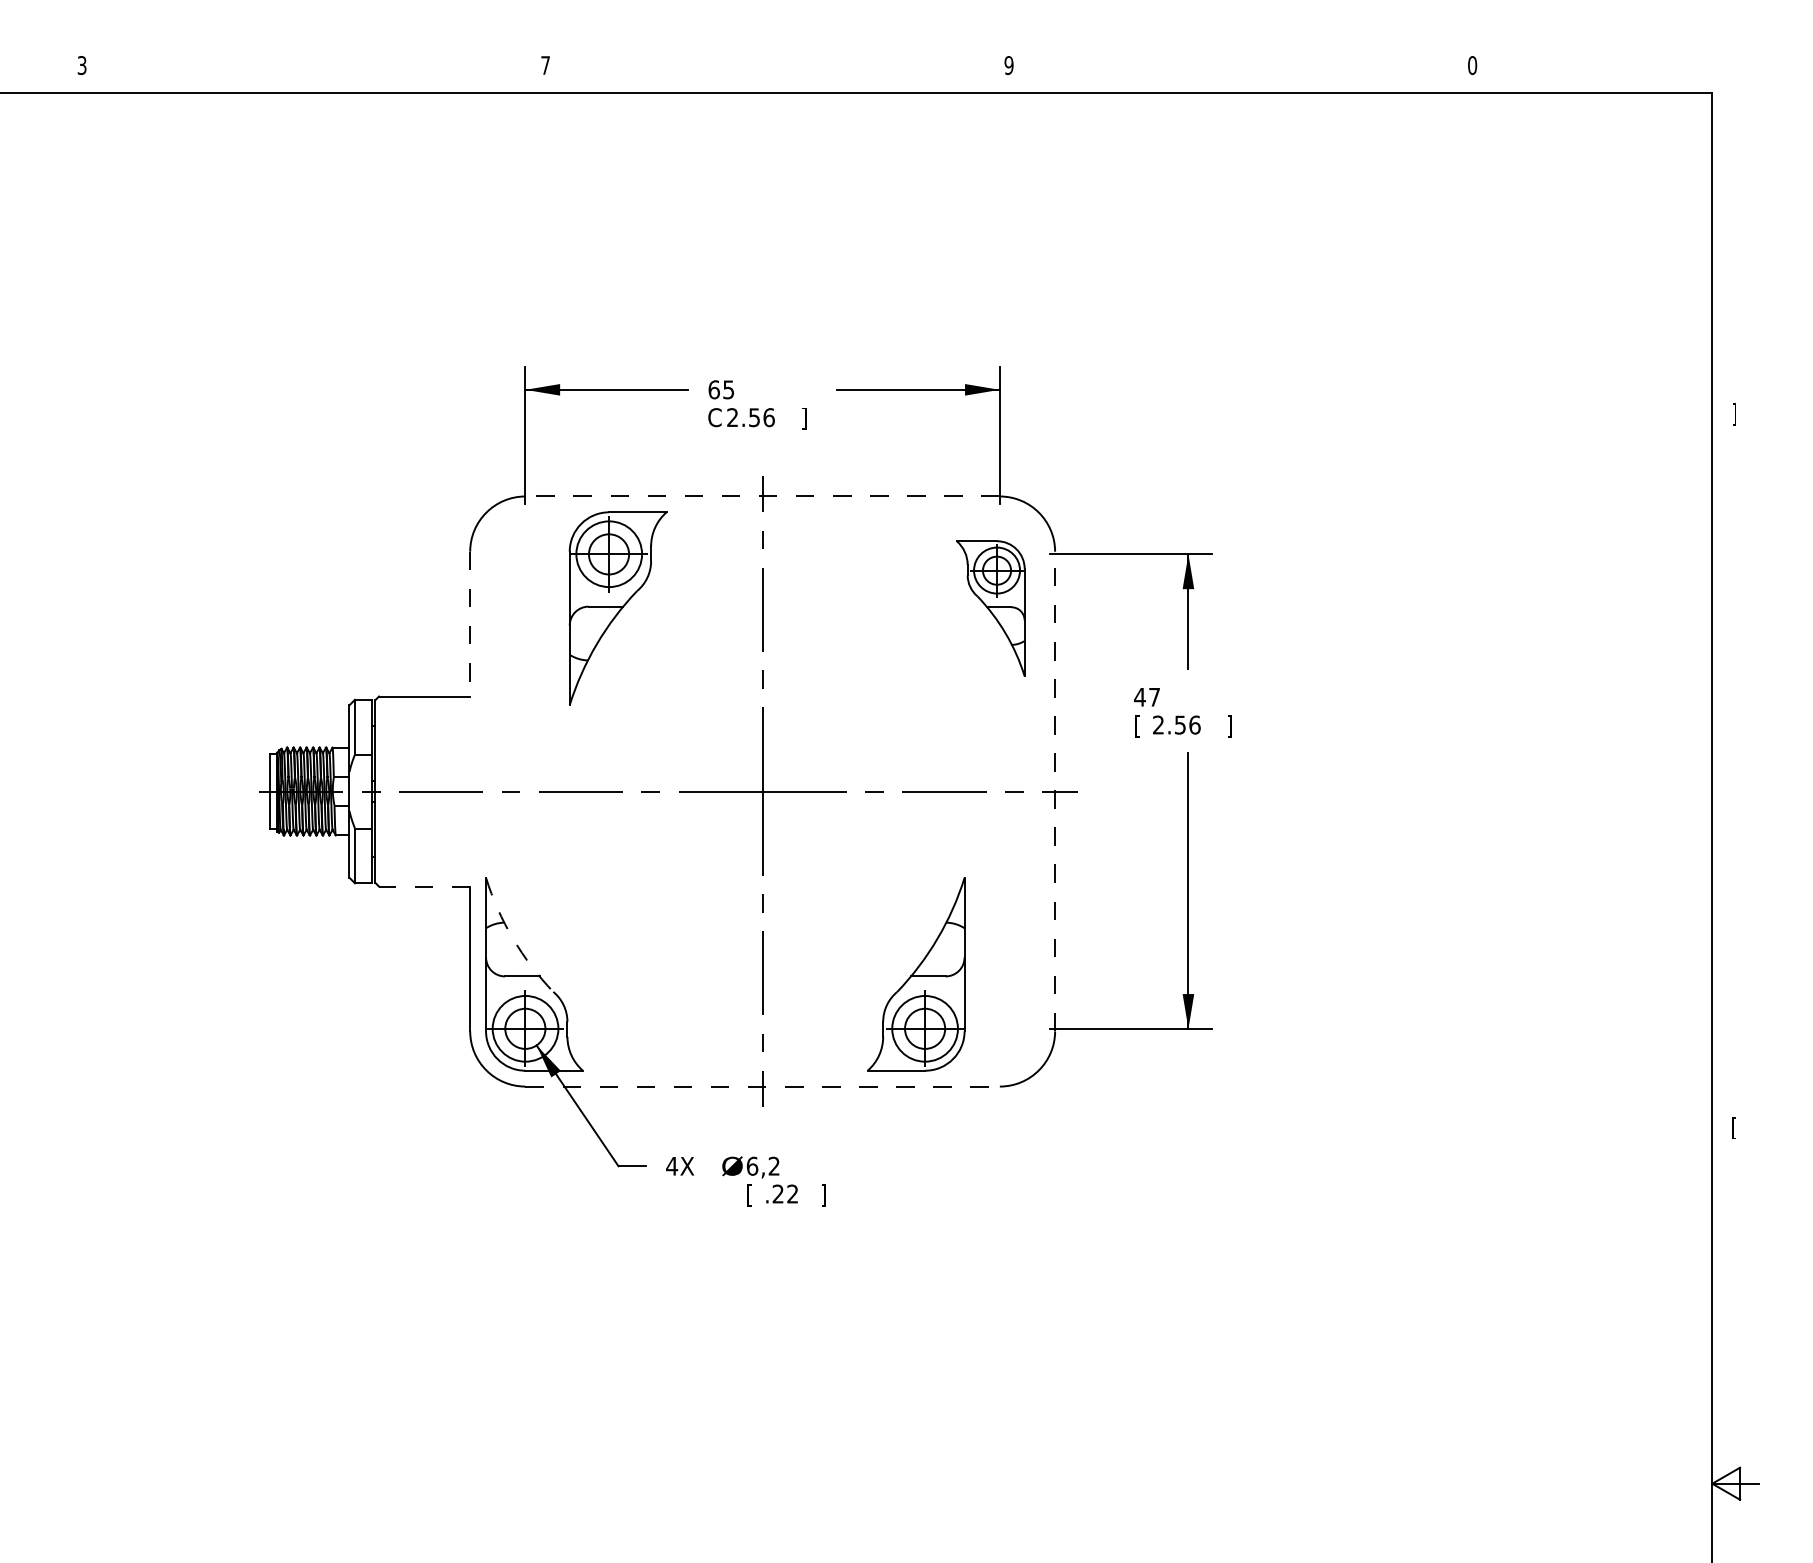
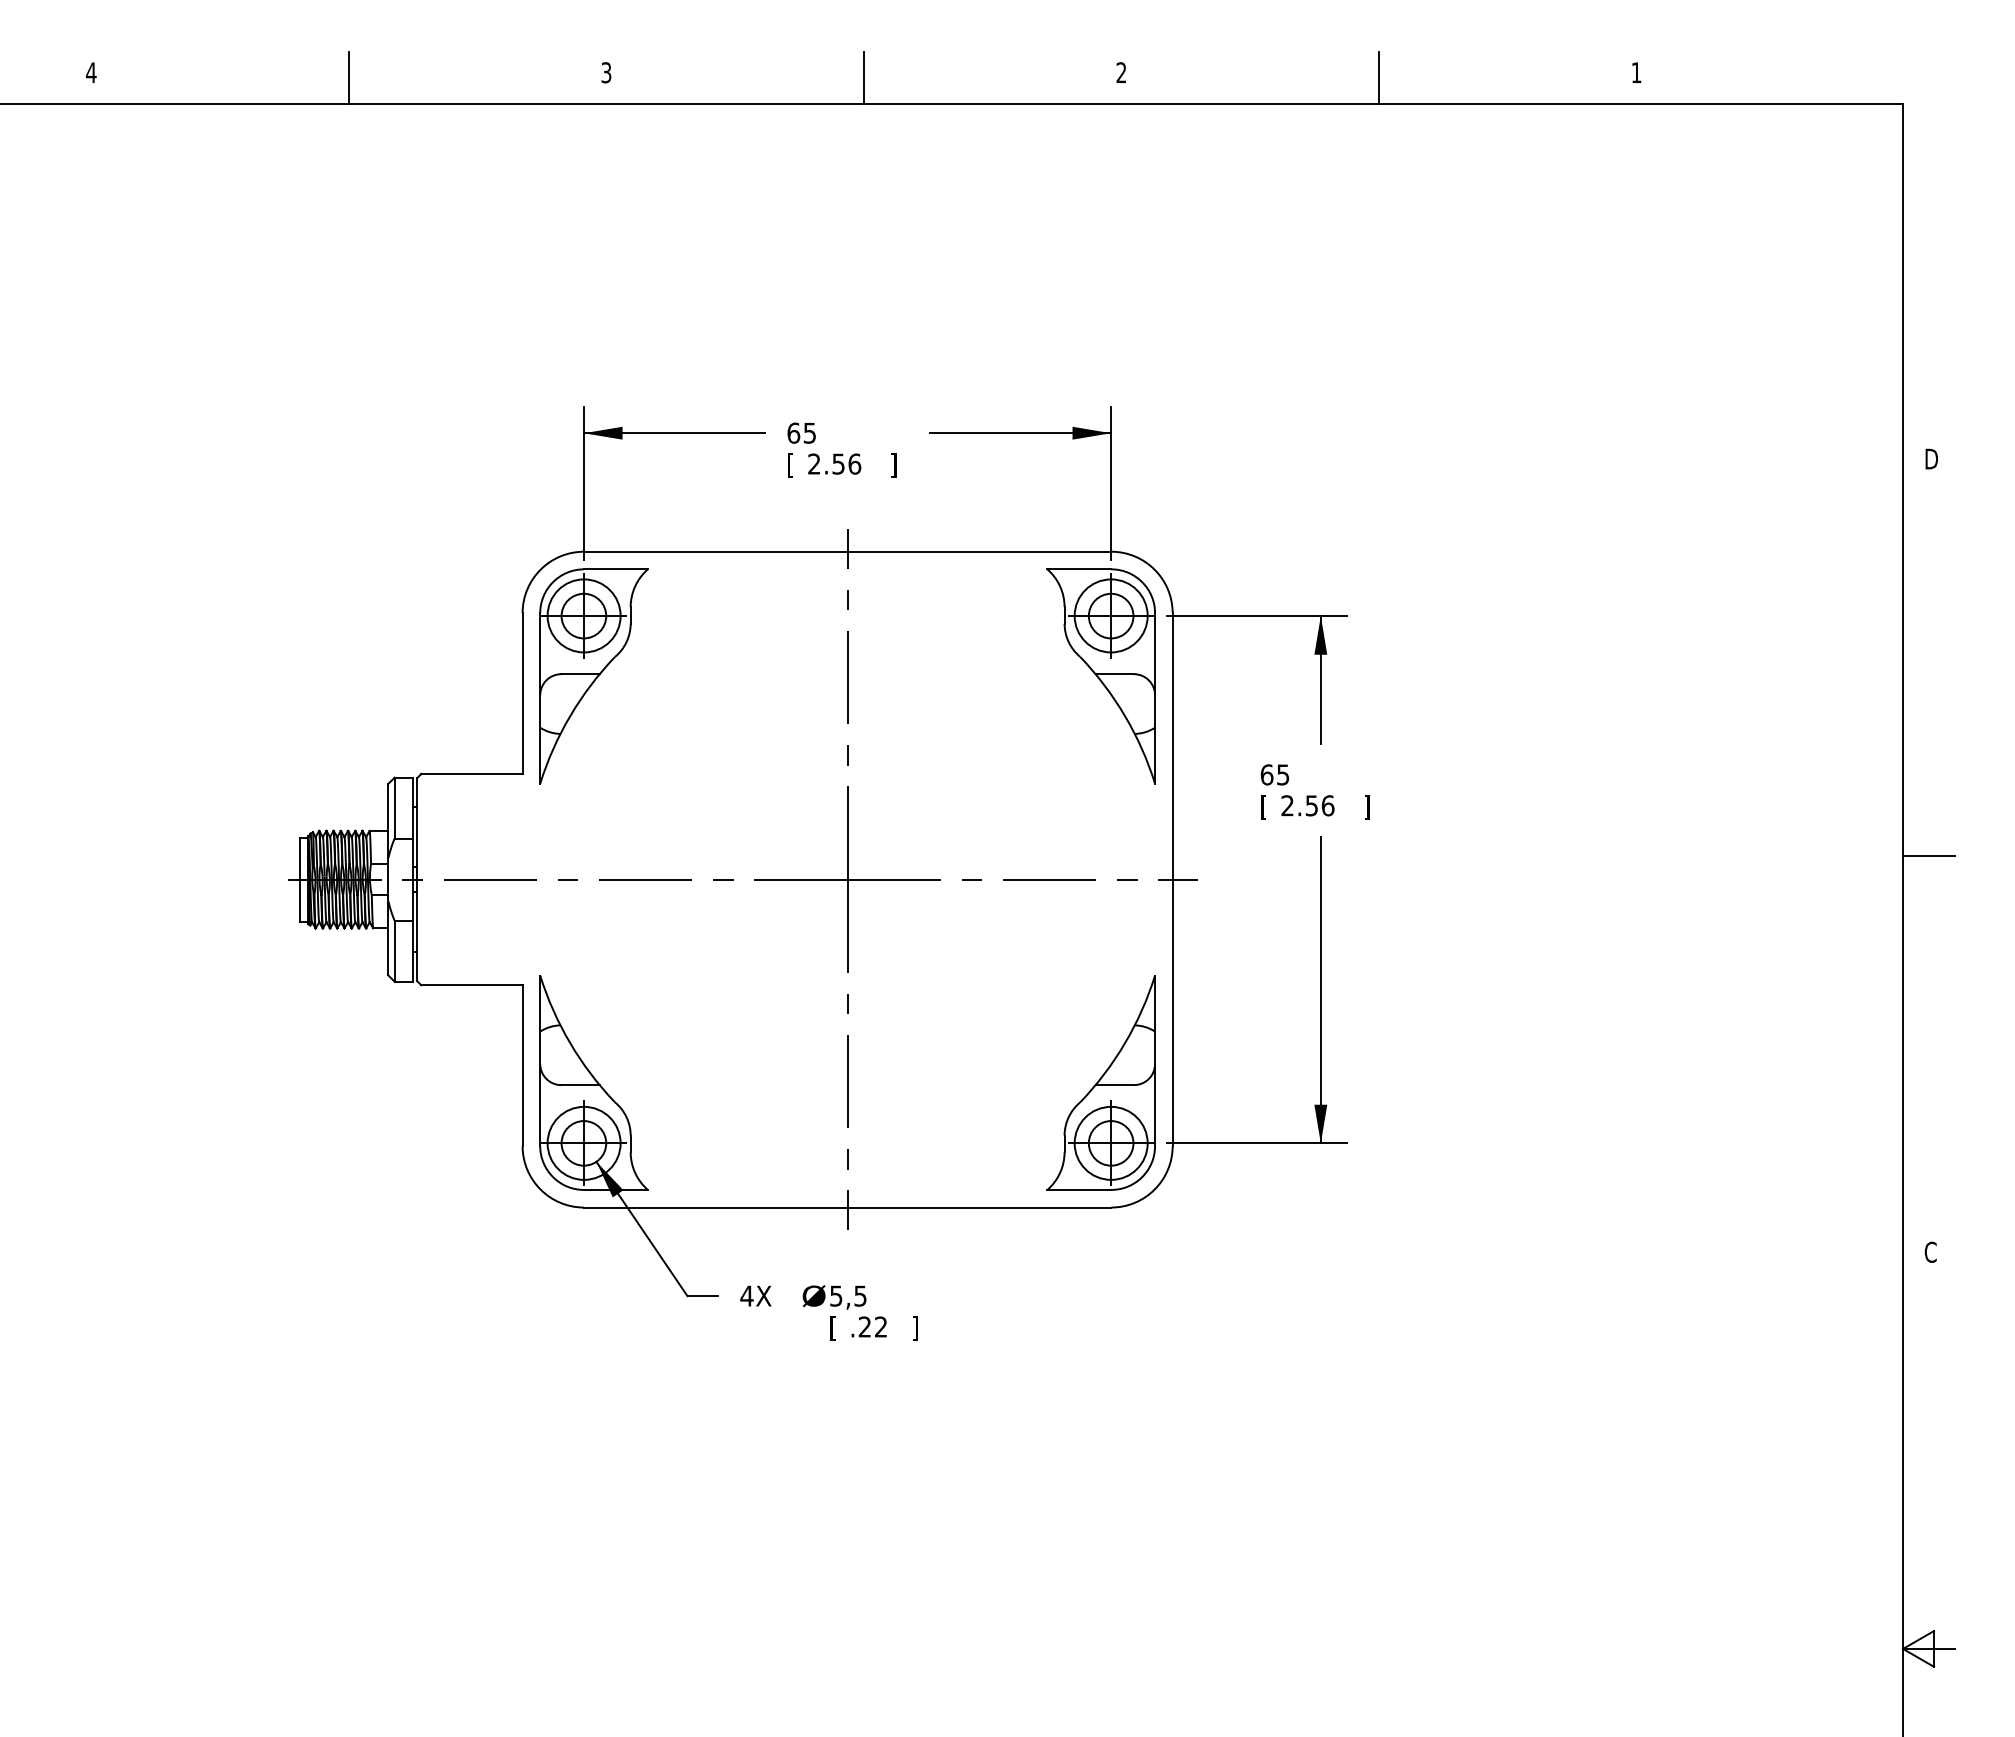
text: (82, 65) -> (91, 72), 3 -> 4
text: (545, 65) -> (606, 72), 7 -> 3
text: (1009, 65) -> (1121, 72), 9 -> 2
text: (1472, 65) -> (1636, 72), 0 -> 1
line: (313, 69) -> (348, 77), added
line: (777, 69) -> (864, 77), added
line: (1241, 69) -> (1379, 77), added
text: (1737, 414) -> (1931, 460), ] -> D
text: (714, 418) -> (794, 465), C -> [
line: (762, 496) -> (847, 551), dashed -> solid
part: (617, 608) -> (593, 676), moved
part: (990, 608) -> (1100, 676), size x1.43
line: (470, 624) -> (522, 694), dashed -> solid
text: (1146, 696) -> (1274, 774), 47 -> 65
line: (1735, 769) -> (1928, 855), added
line: (1054, 791) -> (1172, 879), dashed -> solid
line: (424, 886) -> (471, 985), dashed -> solid
arc: (513, 938) -> (570, 1043), dashed -> solid
part: (915, 974) -> (1100, 1082), moved
line: (762, 1086) -> (847, 1207), dashed -> solid
text: (1737, 1127) -> (1930, 1253), [ -> C
text: (763, 1165) -> (848, 1295), 6,2 -> 5,5

